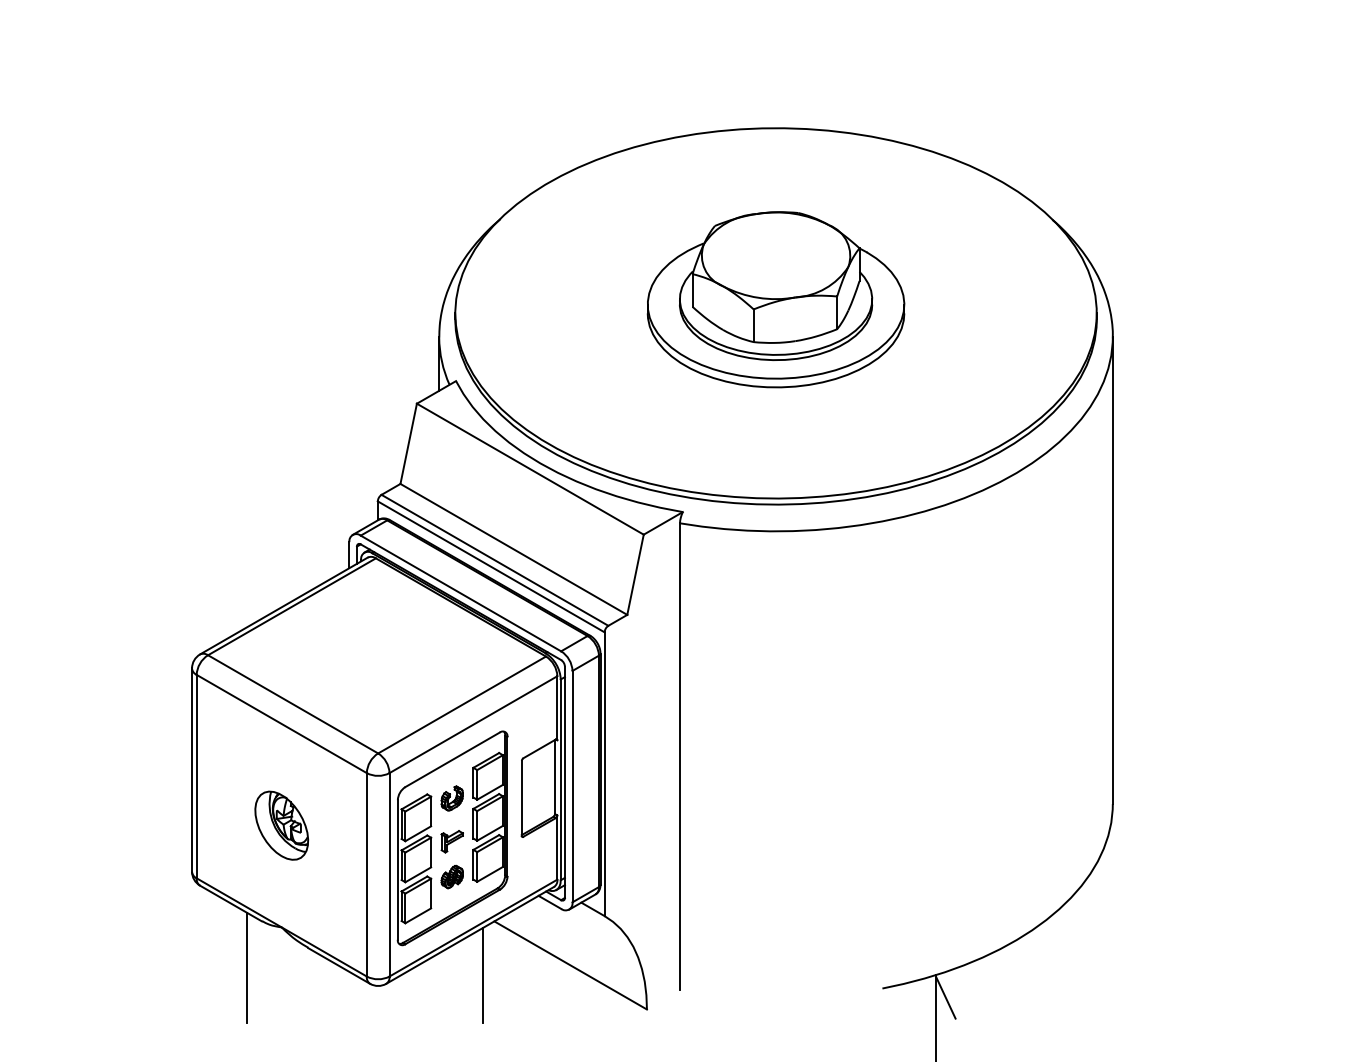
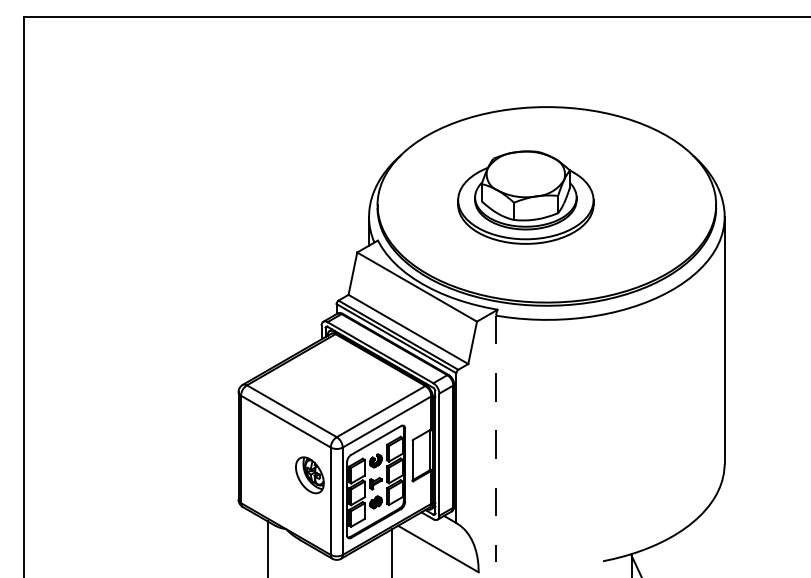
part: (775, 299) -> (525, 197), moved
line: (680, 757) -> (496, 439), solid -> dashed
part: (281, 826) -> (309, 475), moved

